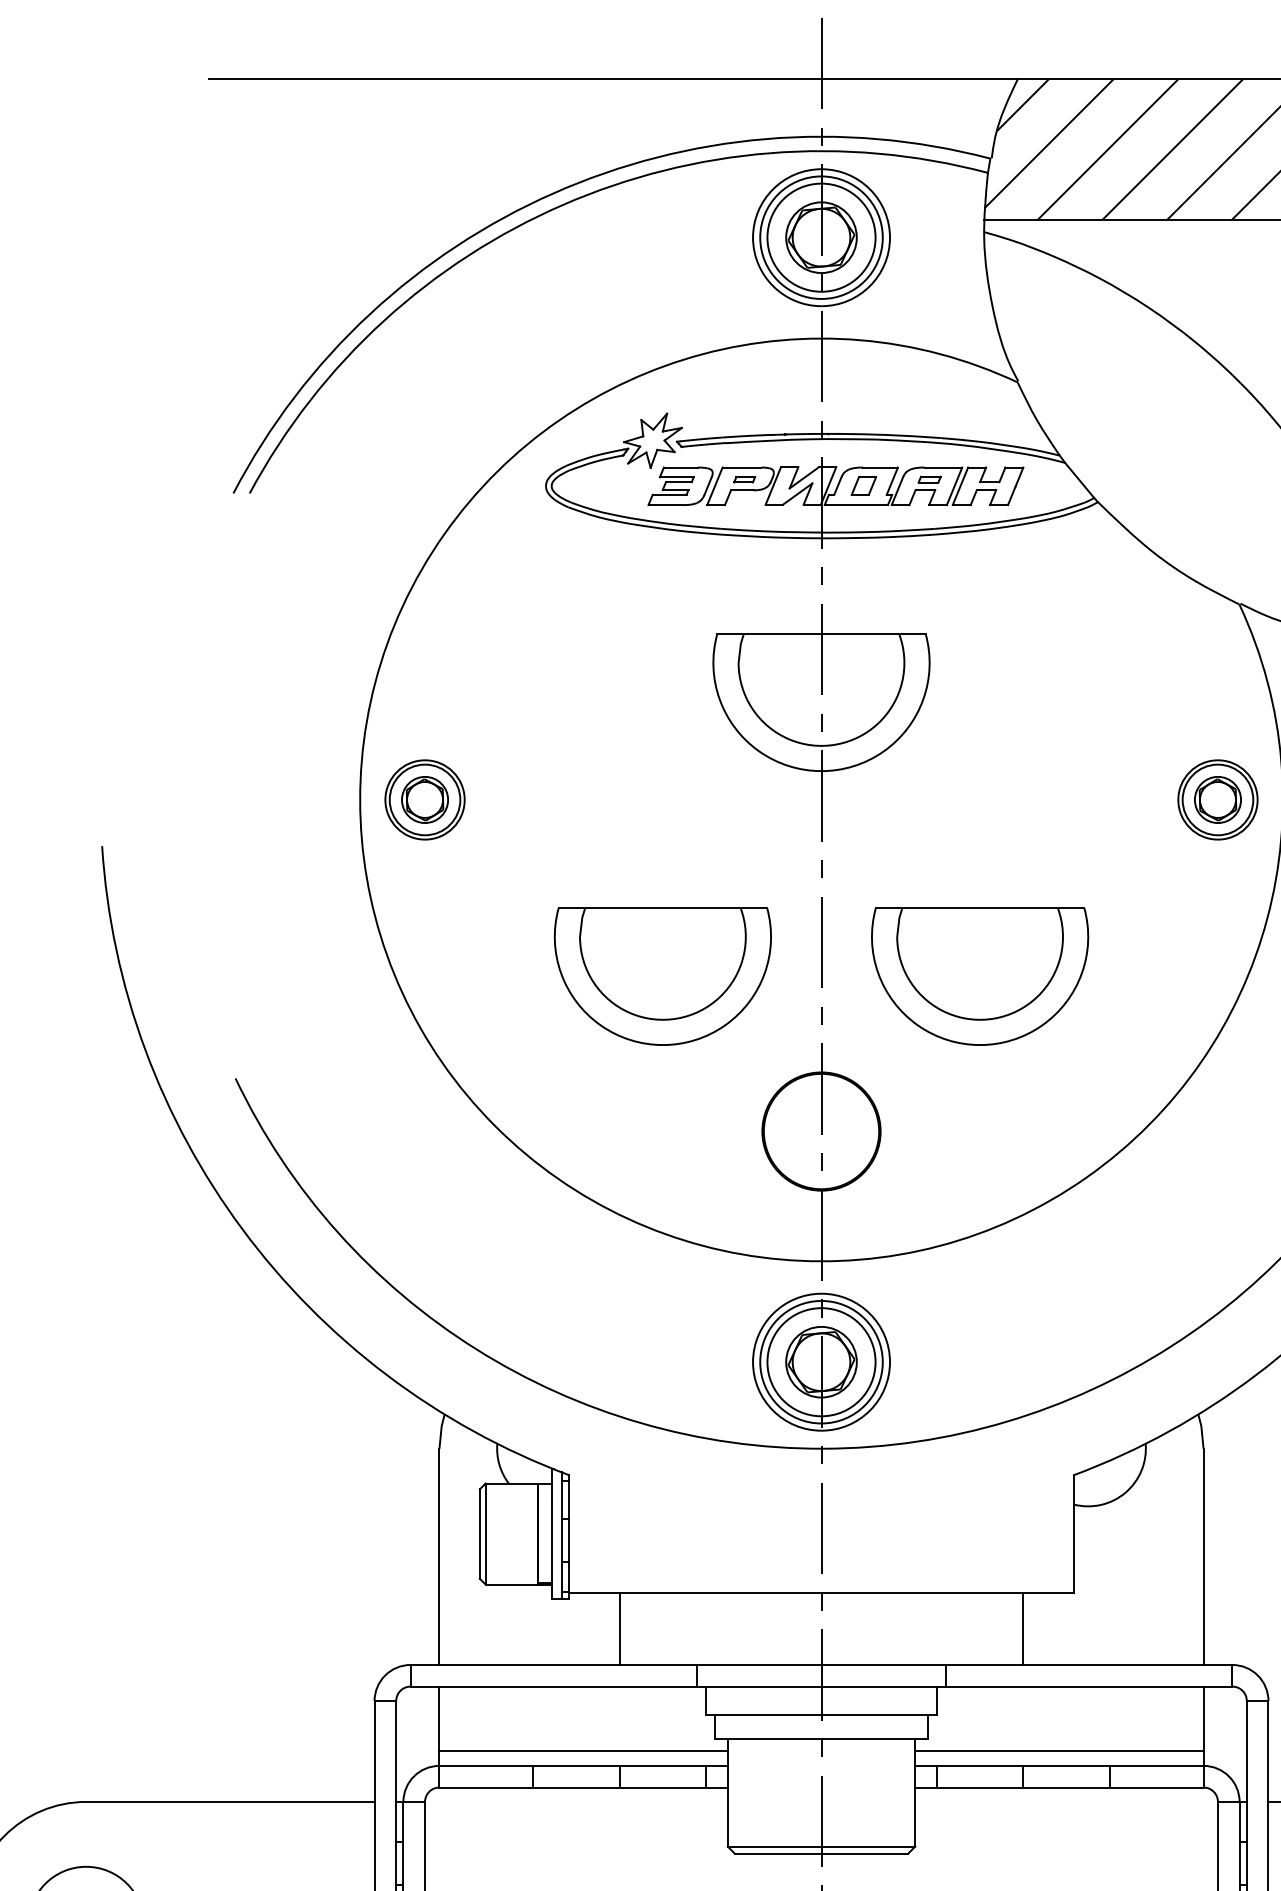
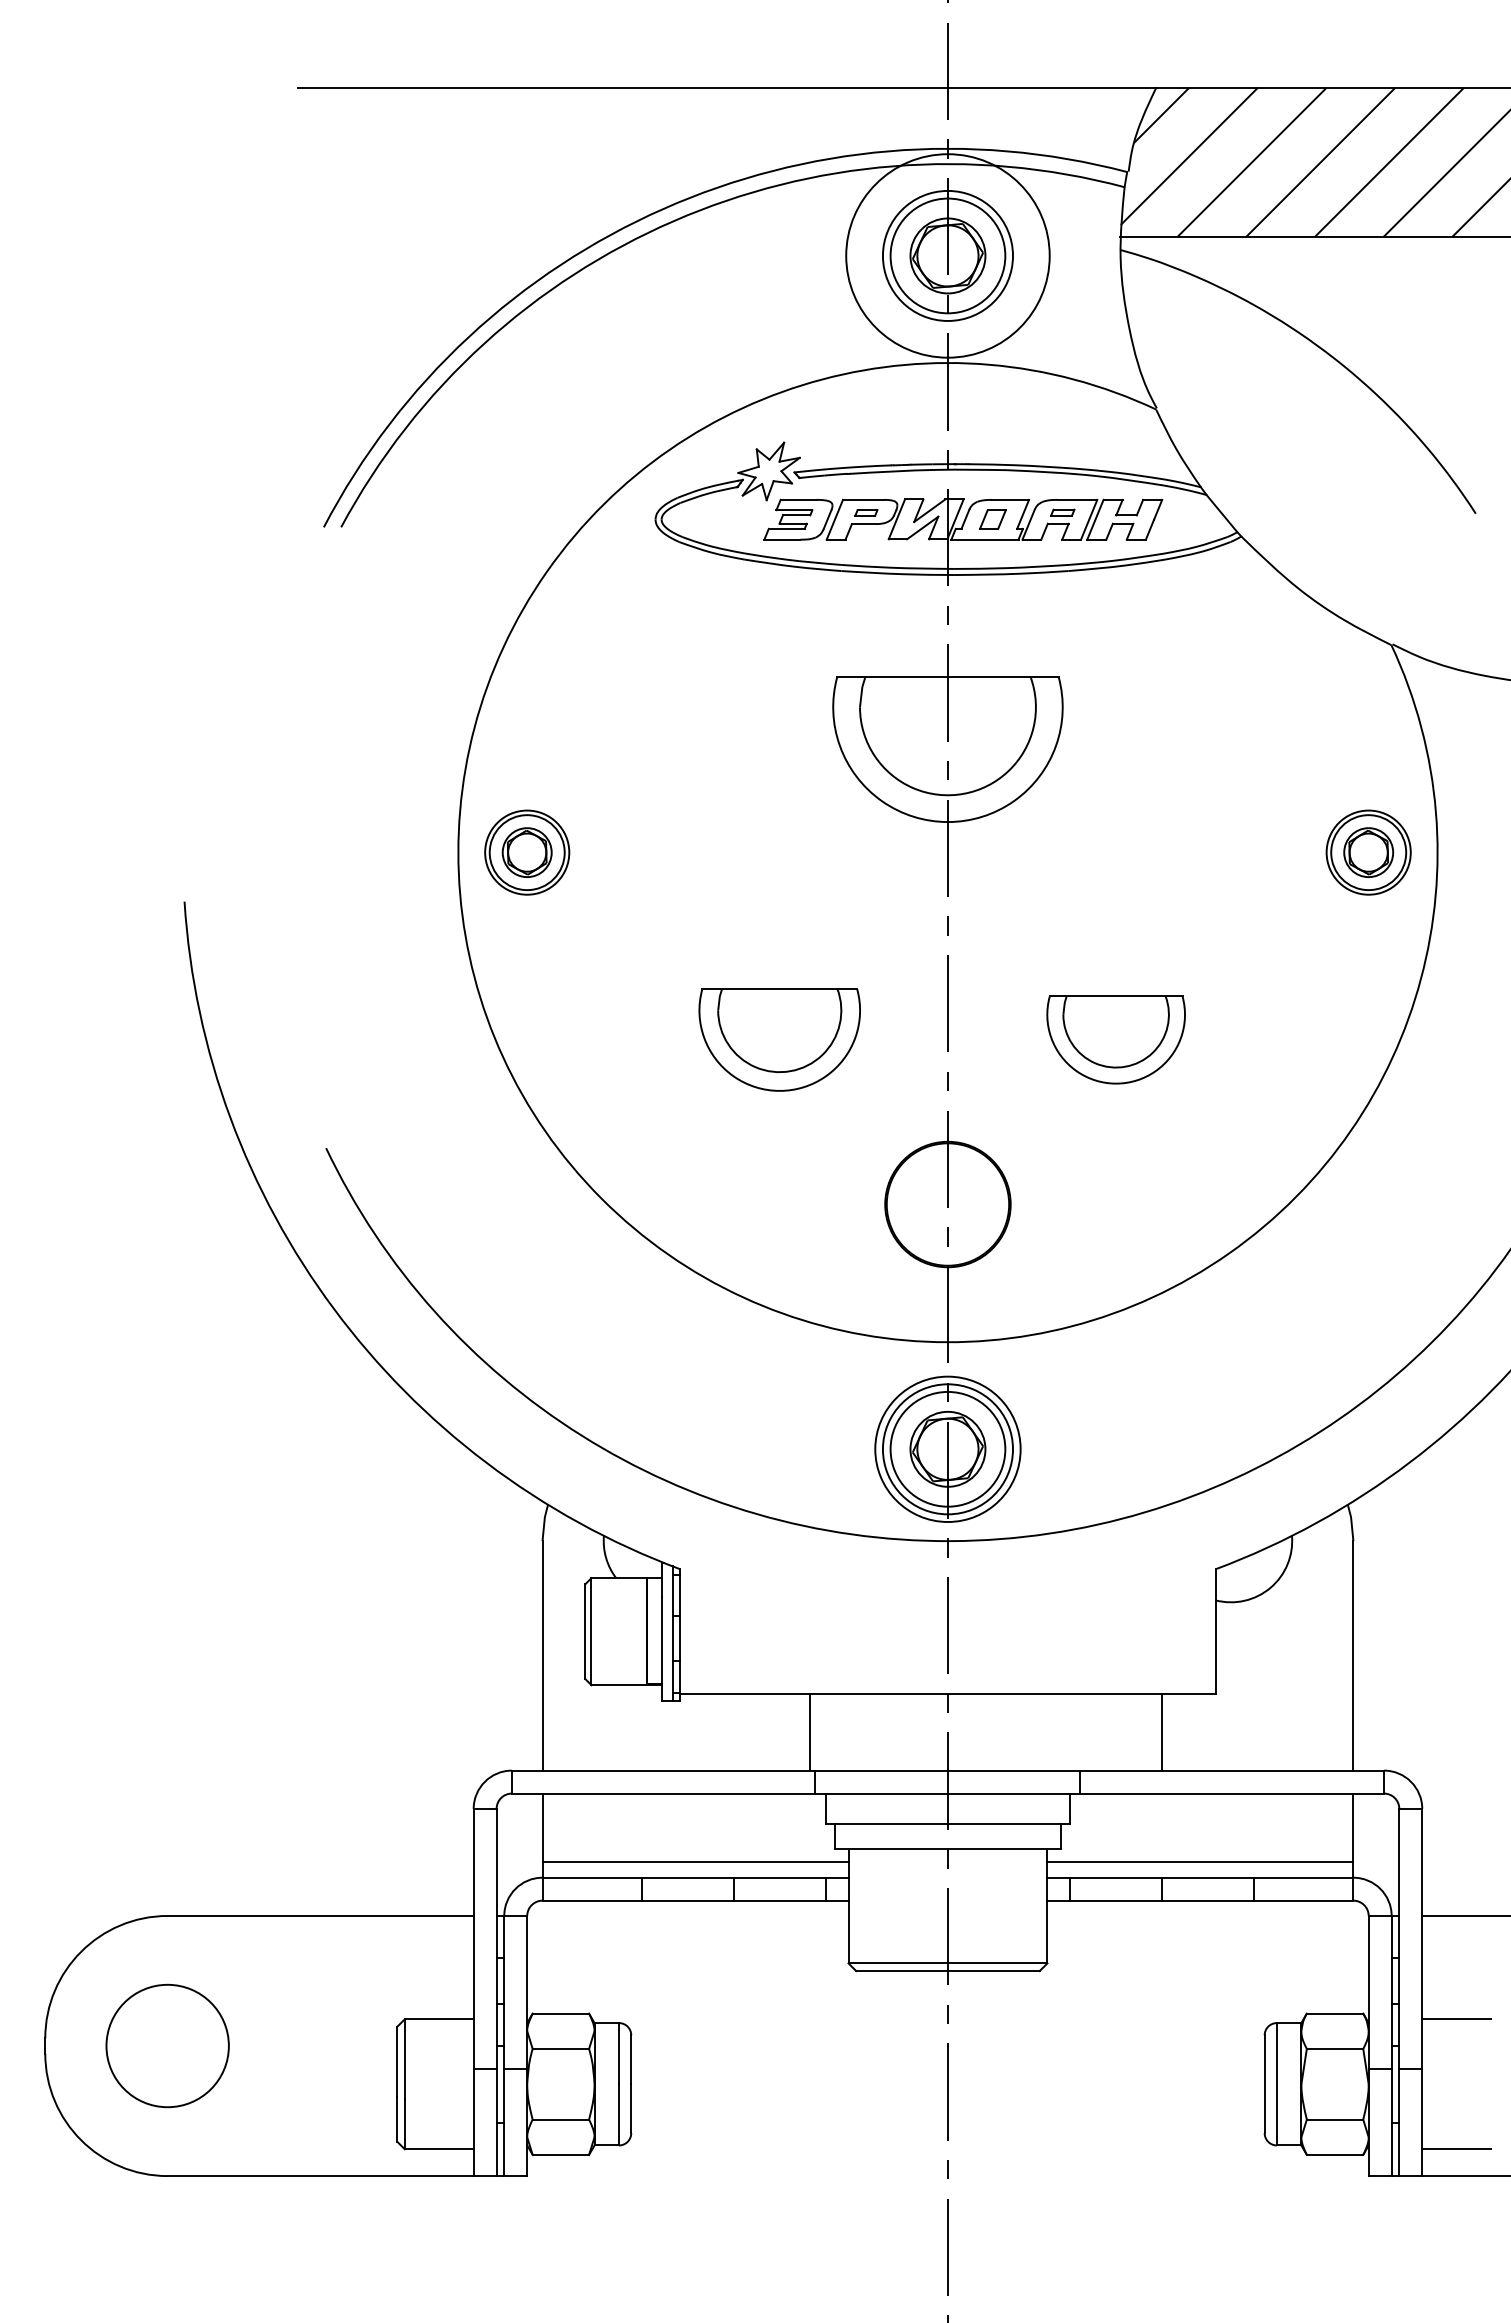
circle: (821, 237) -> (947, 255), size x1.4
part: (662, 976) -> (779, 1039), size x0.7
part: (979, 976) -> (1115, 1039), size x0.6
line: (619, 1629) -> (809, 1732), moved

